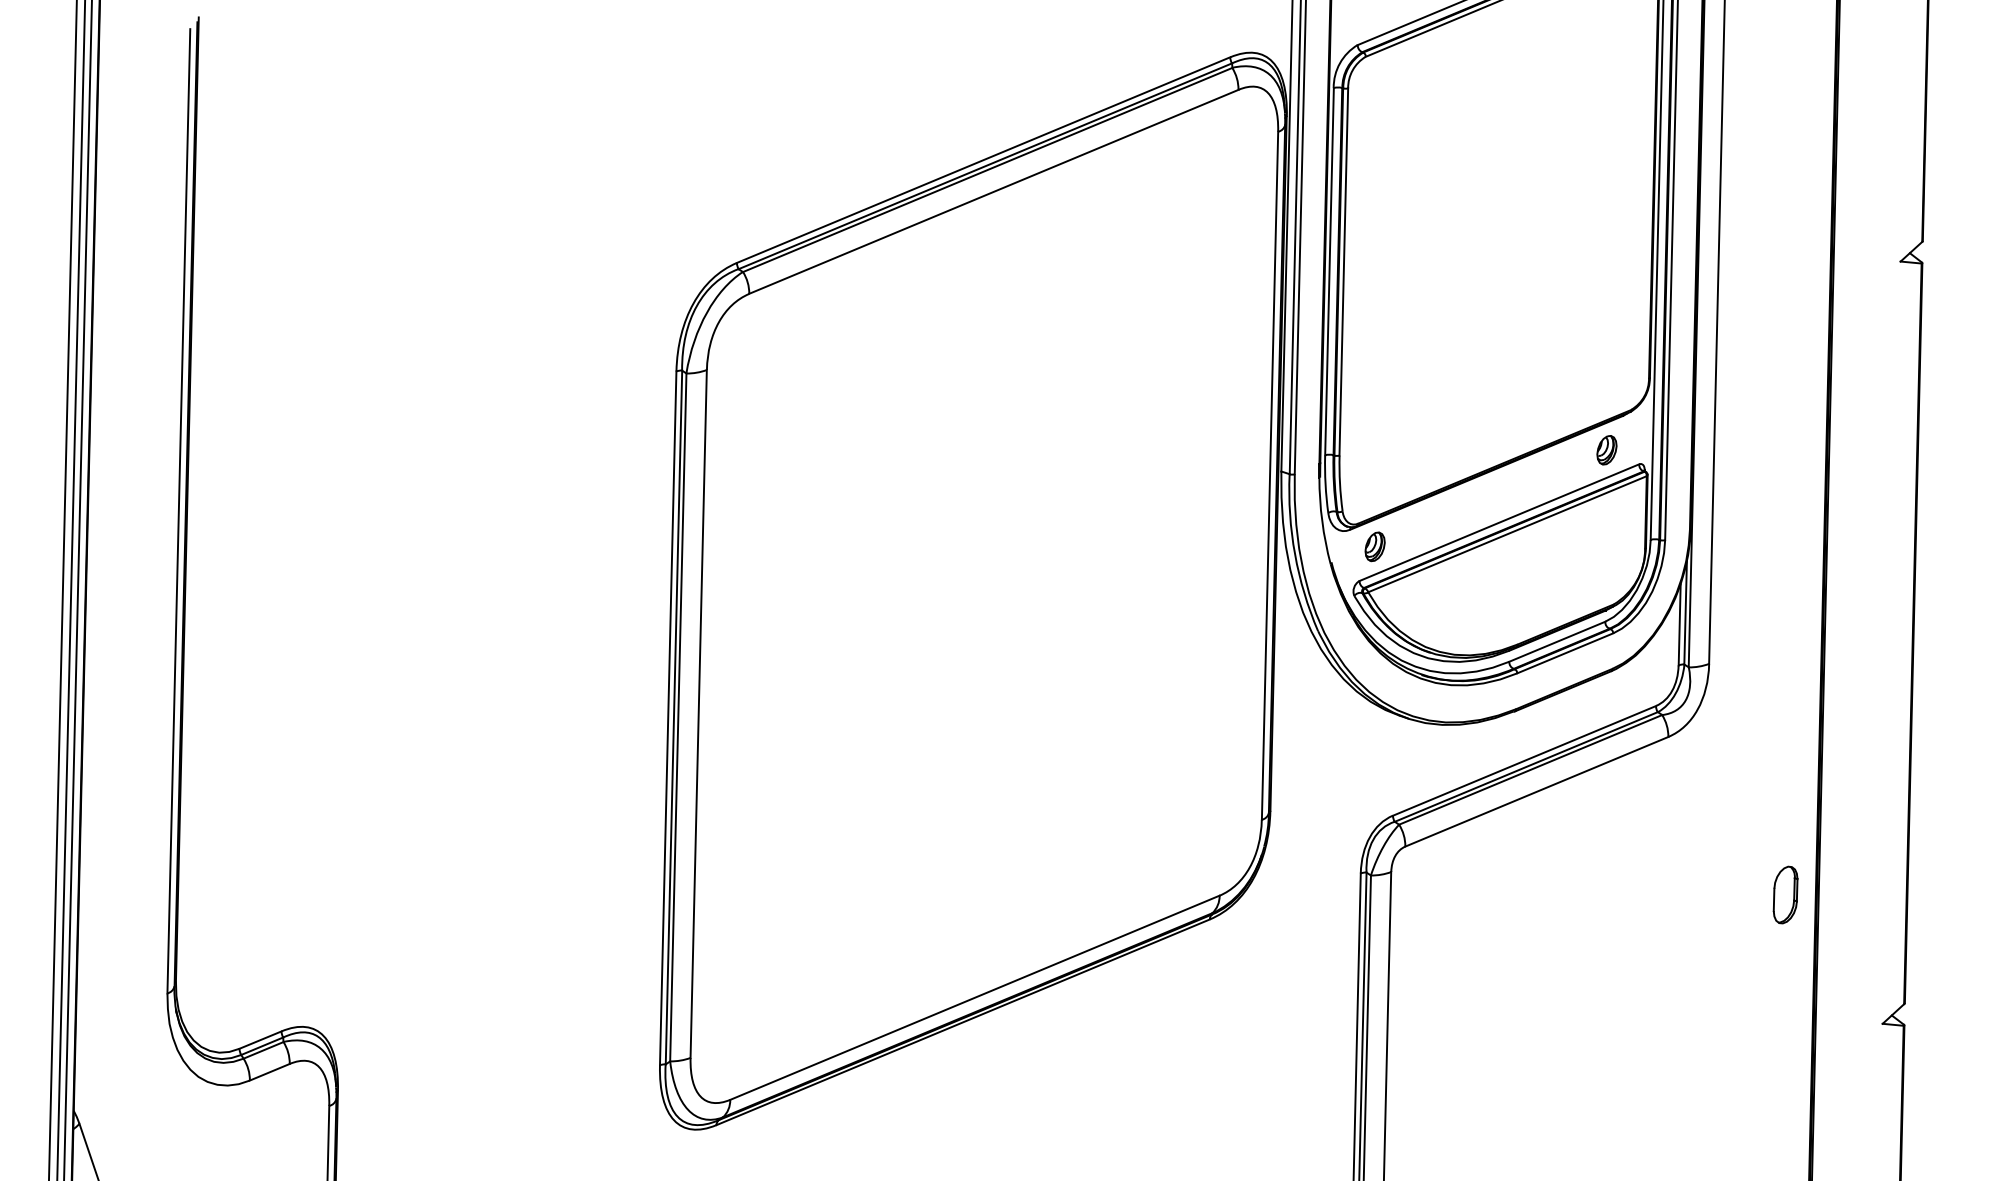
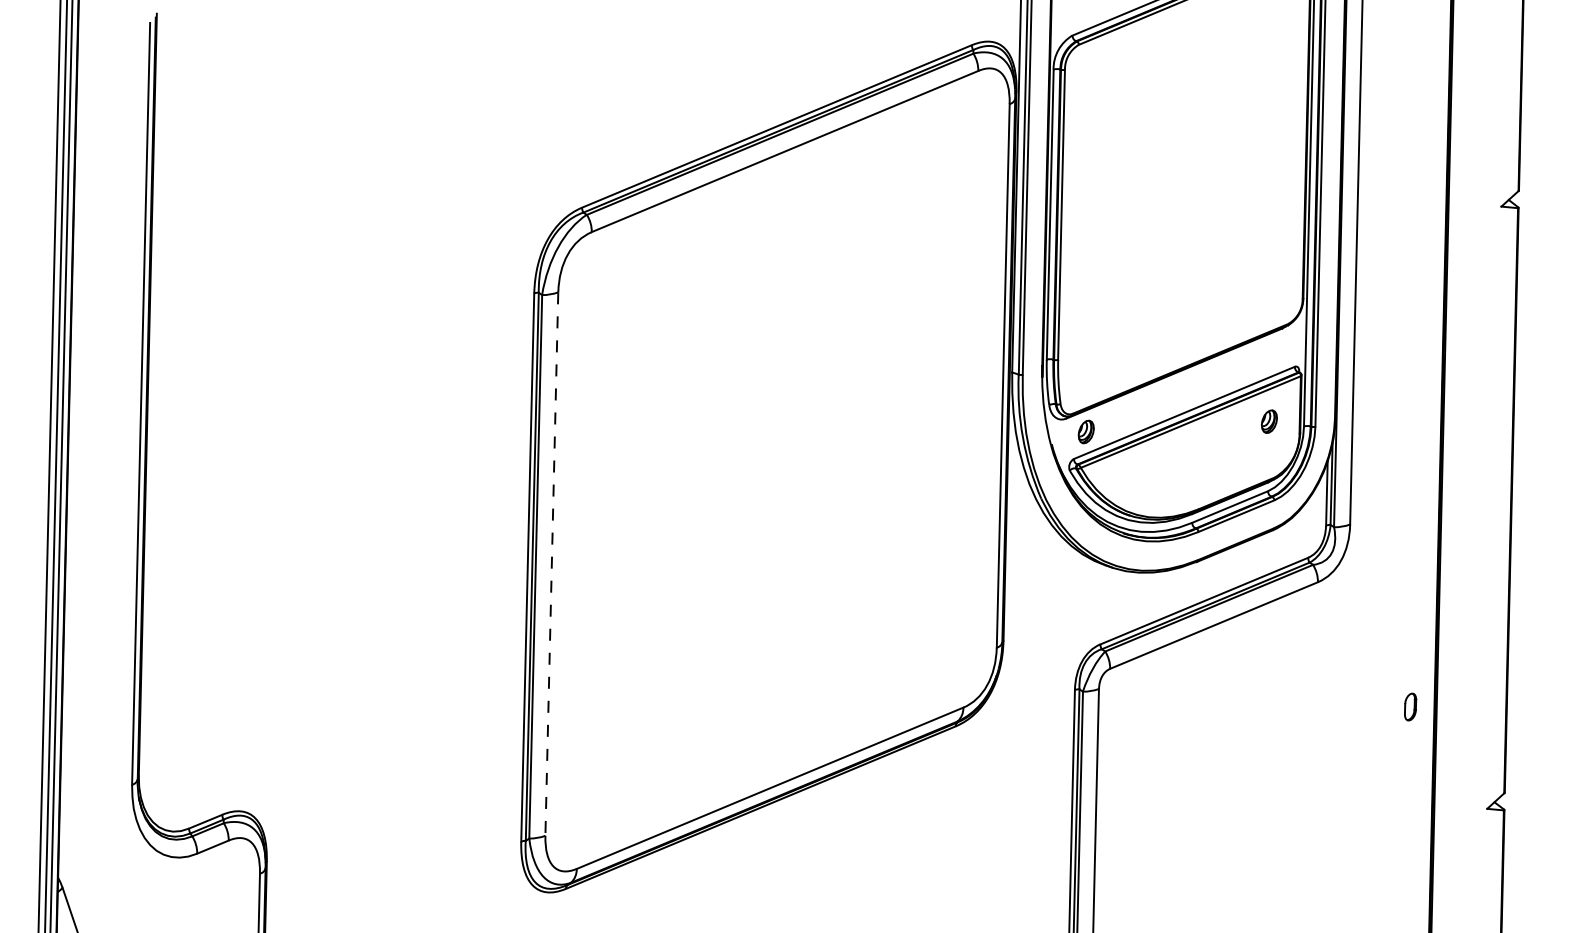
part: (1607, 450) -> (1269, 421), moved
line: (698, 714) -> (551, 564), solid -> dashed
part: (1785, 894) -> (1410, 706), size x0.6

